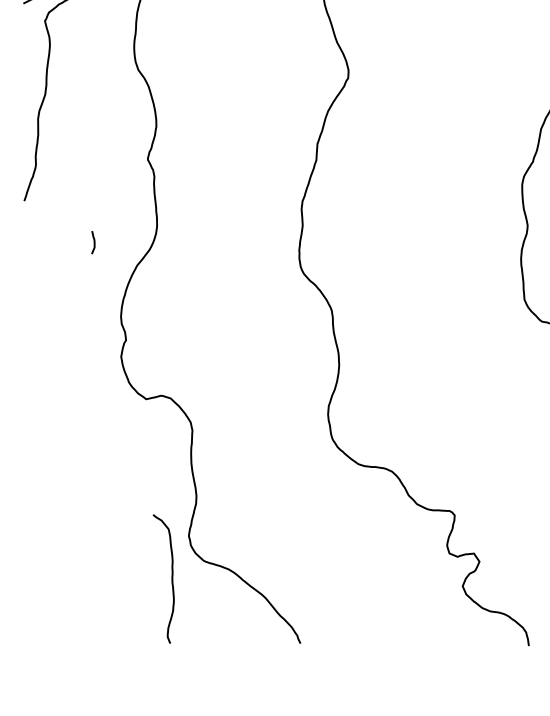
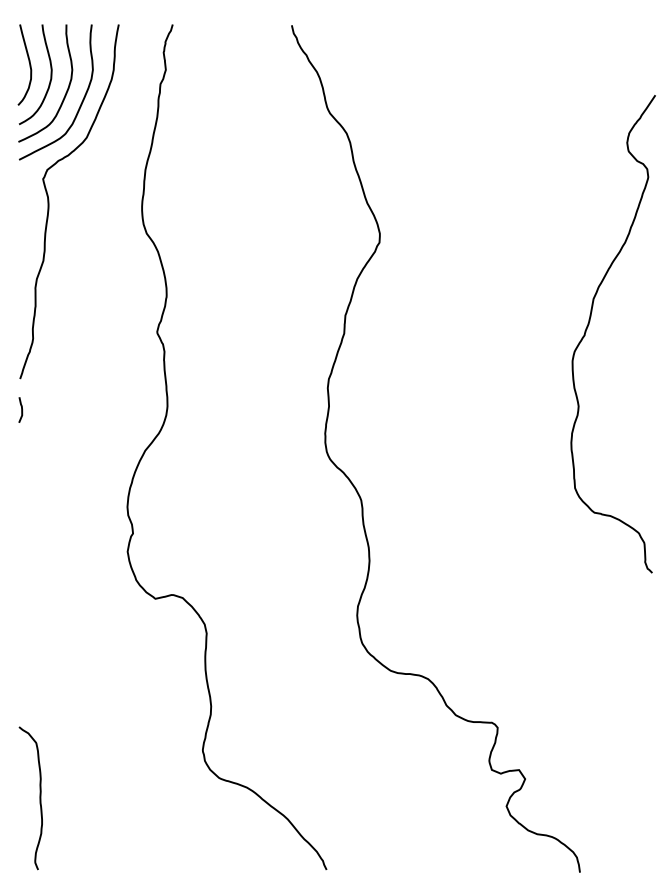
curve: (94, 242) -> (21, 409), moved
curve: (171, 579) -> (39, 798), moved

